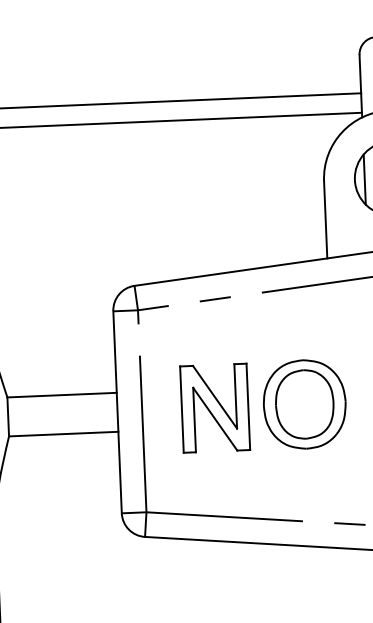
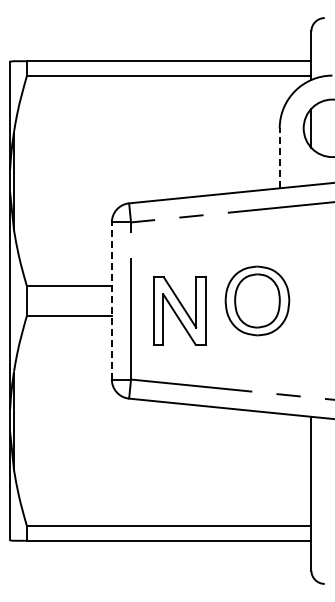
line: (325, 220) -> (279, 158), solid -> dashed
part: (214, 407) -> (179, 310), moved
line: (117, 412) -> (111, 301), solid -> dashed

